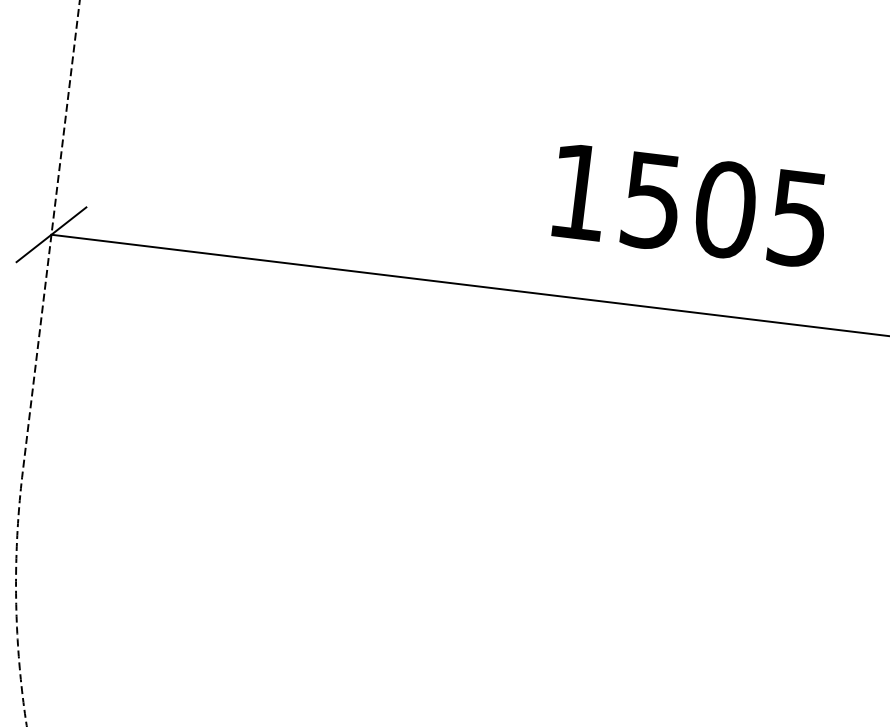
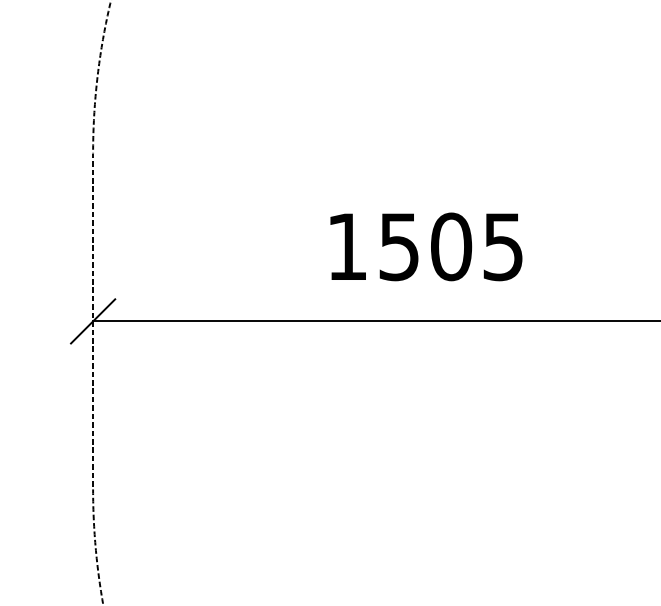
text: (690, 204) -> (426, 246), moved

